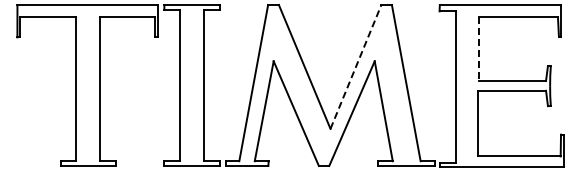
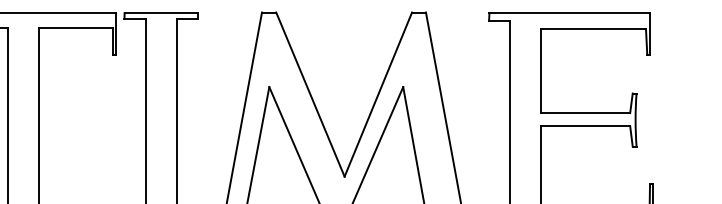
line: (478, 49) -> (540, 71), dashed -> solid
line: (355, 66) -> (377, 94), dashed -> solid

